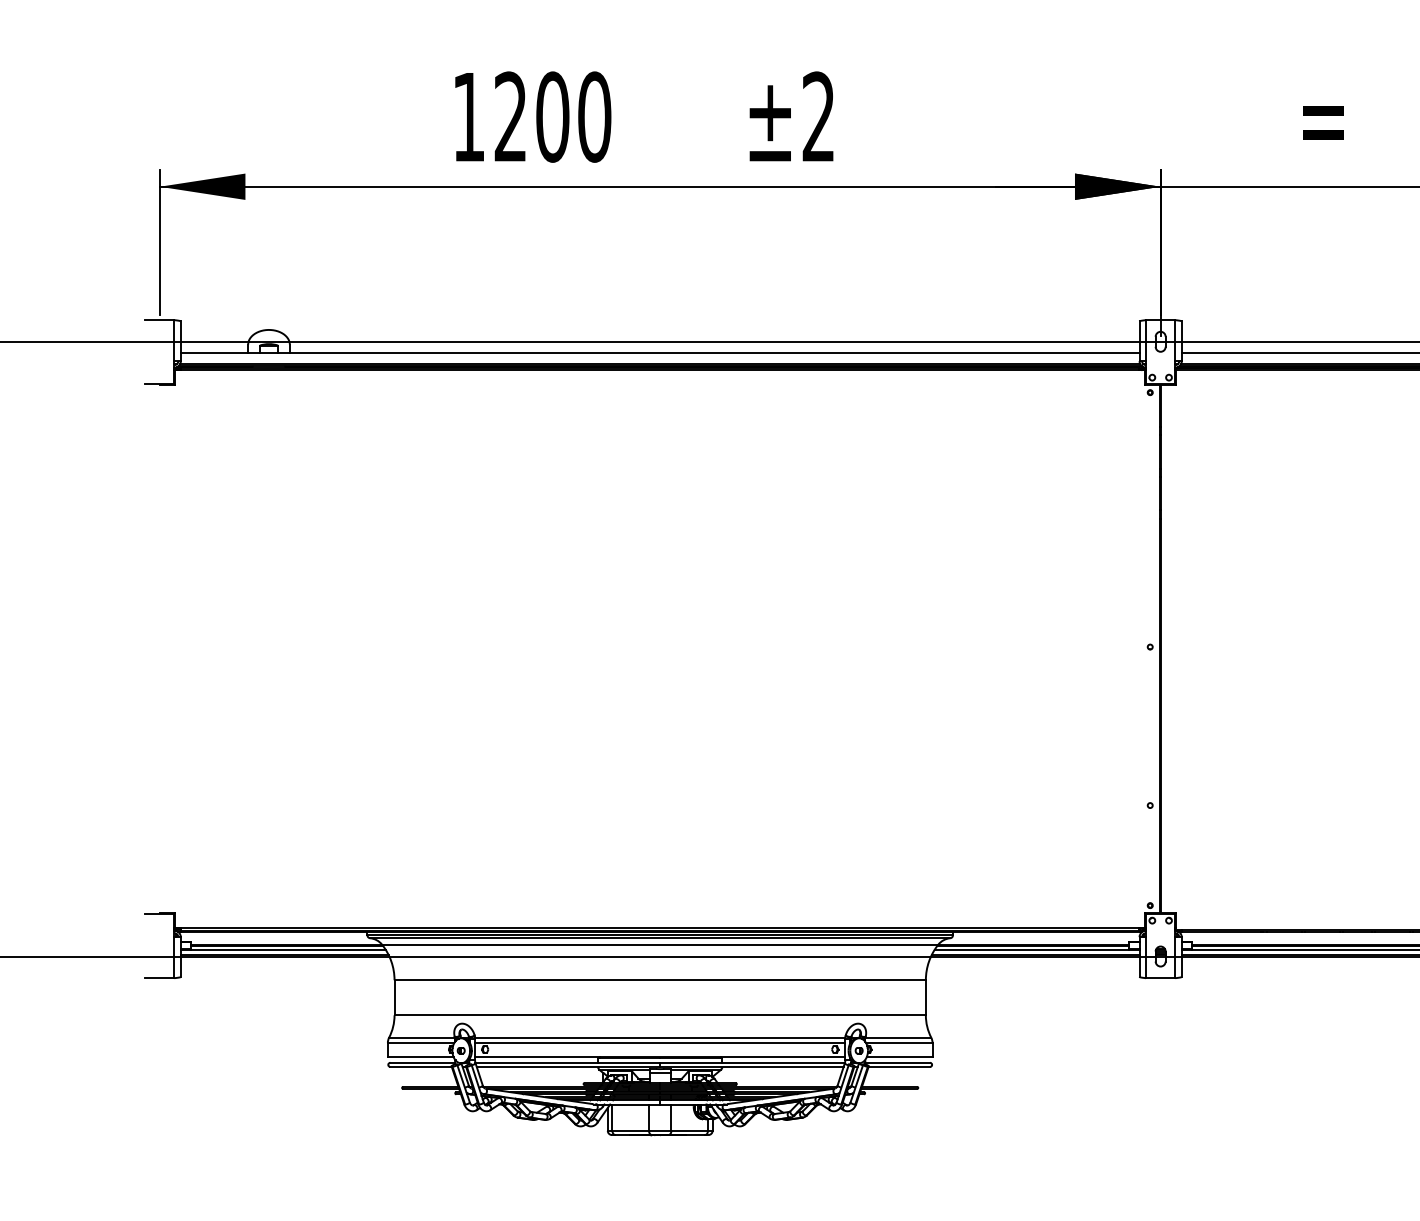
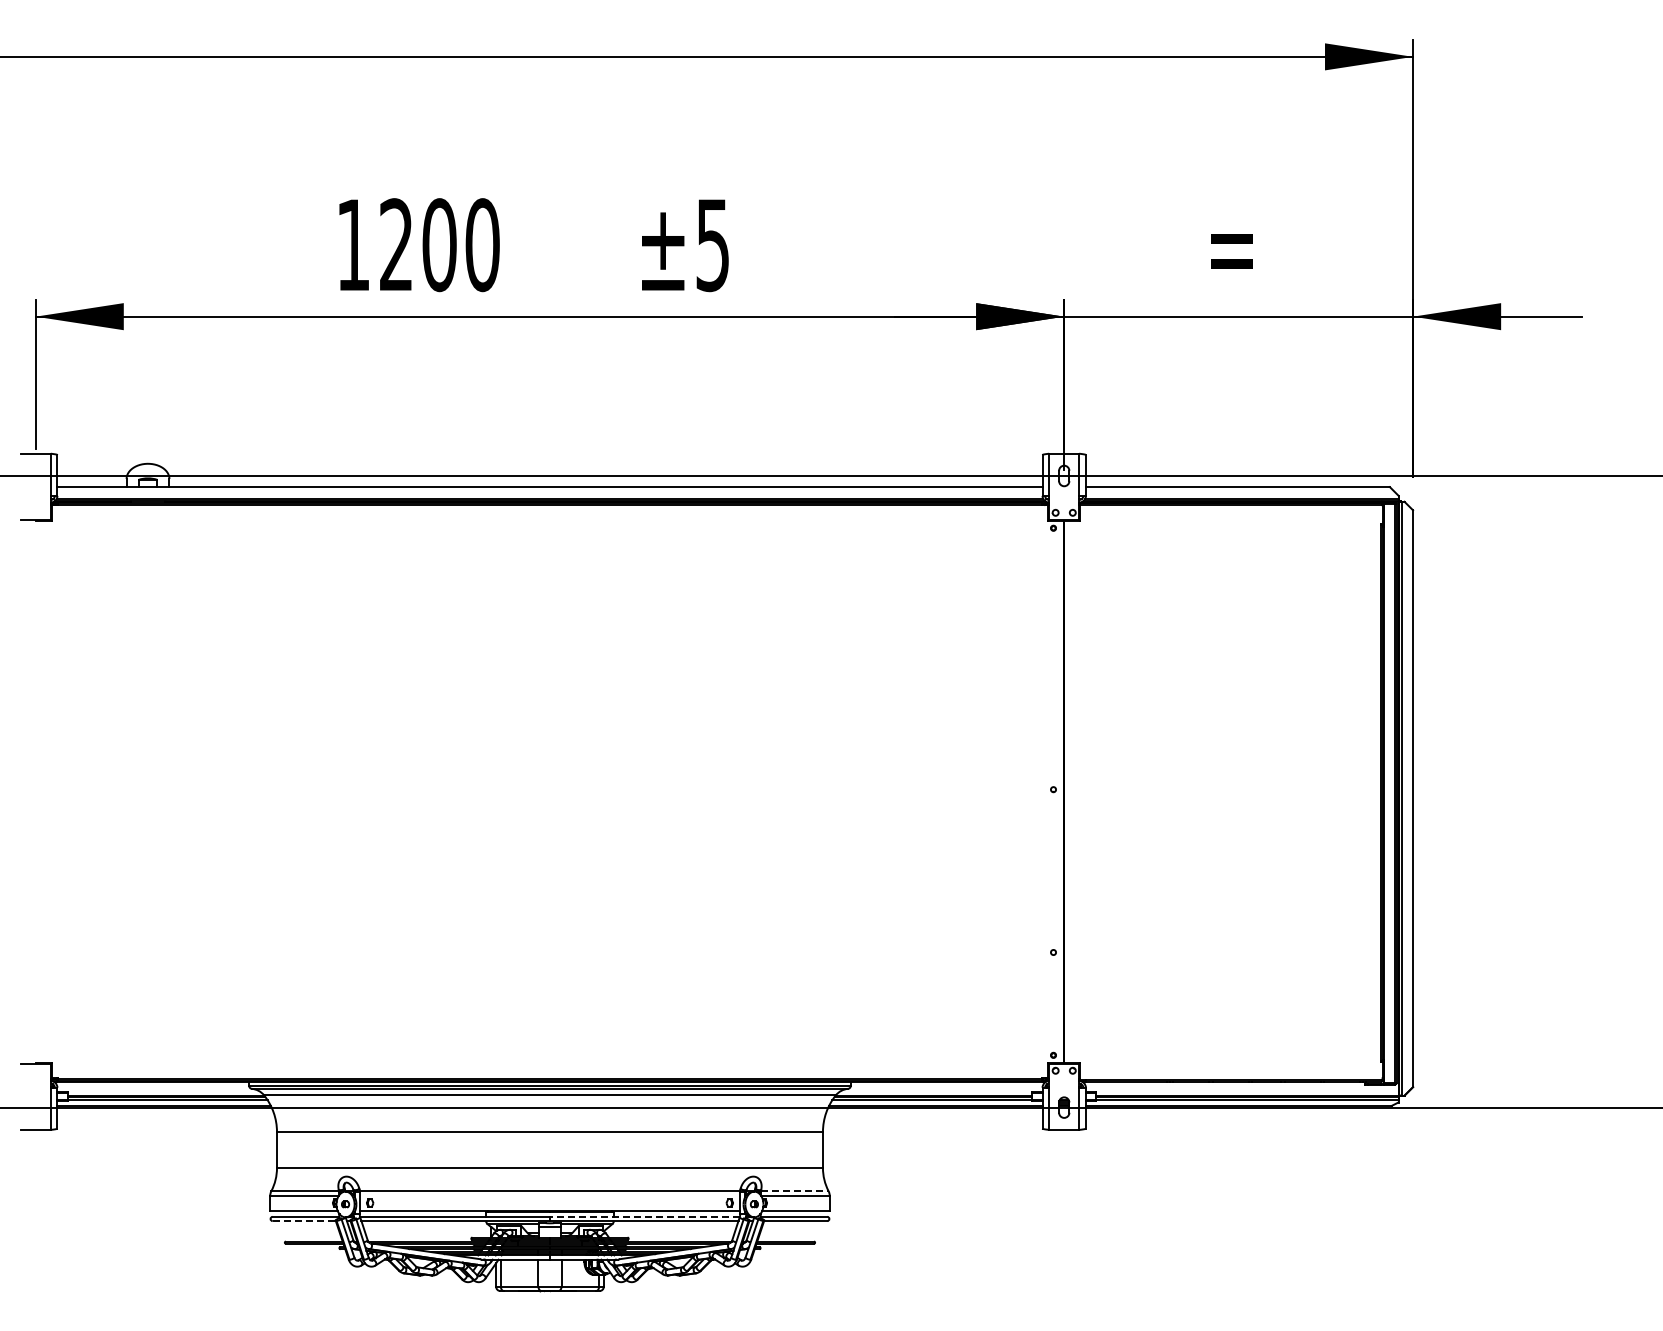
text: (818, 117) -> (712, 245), ±2 -> ±5
line: (898, 1038) -> (794, 1191), solid -> dashed
line: (659, 1043) -> (549, 1196), removed
line: (752, 1062) -> (644, 1216), solid -> dashed
line: (421, 1067) -> (304, 1221), solid -> dashed

